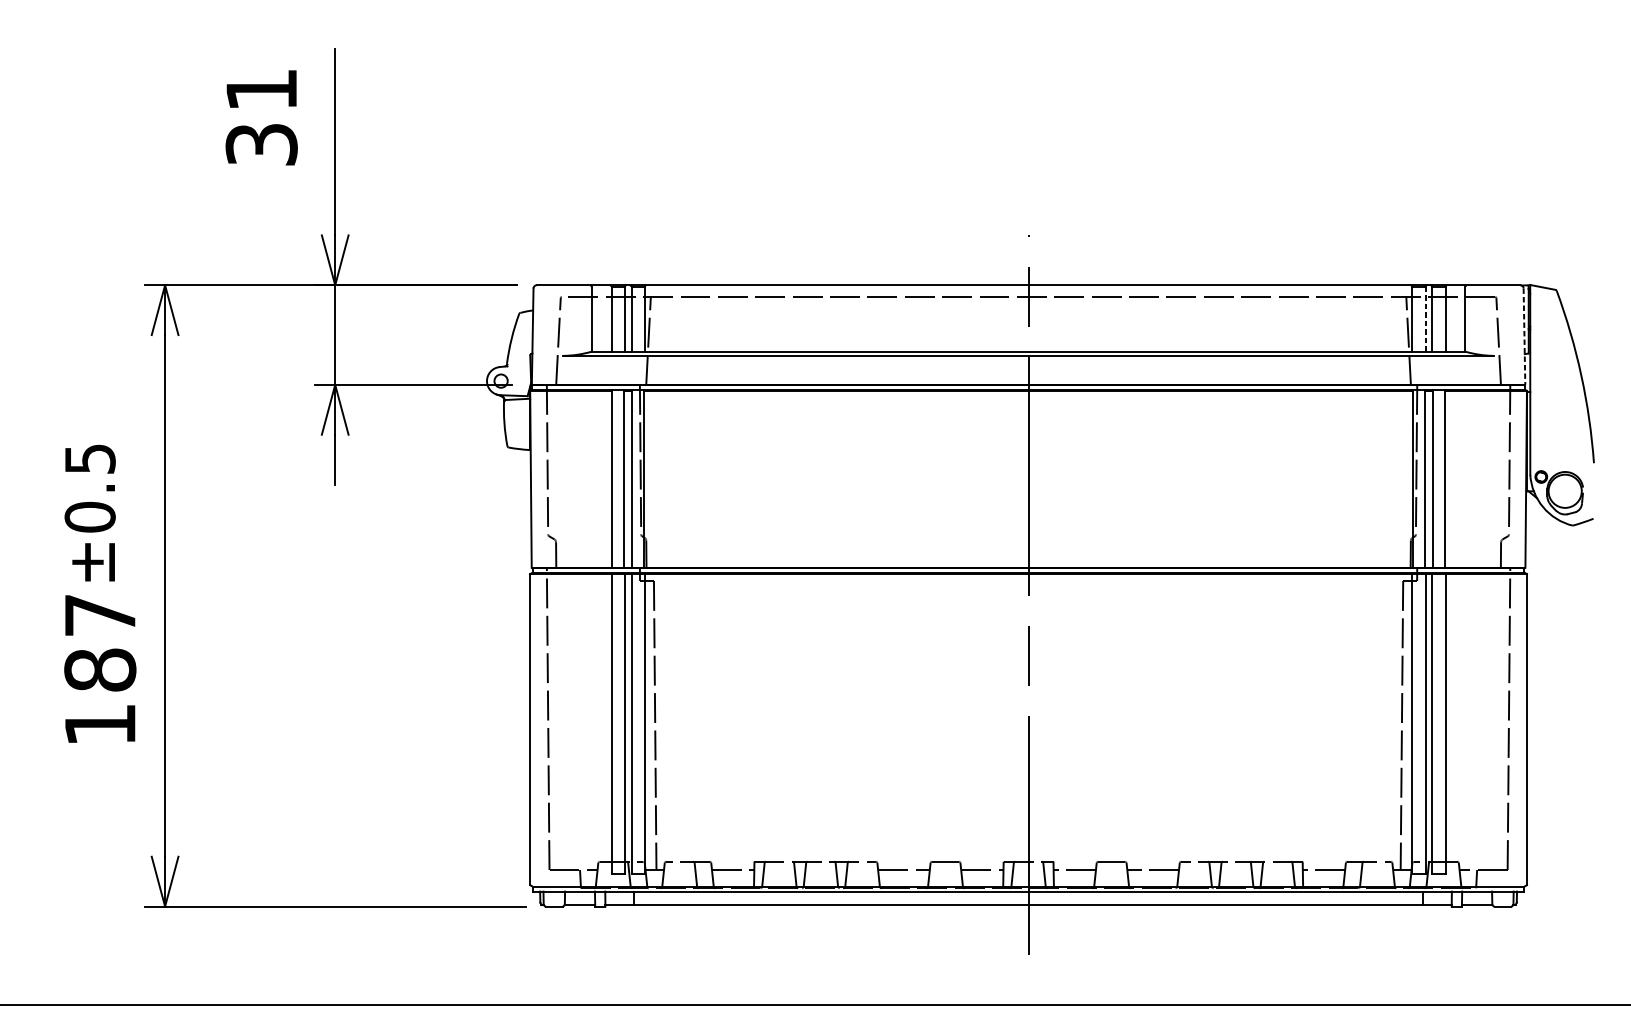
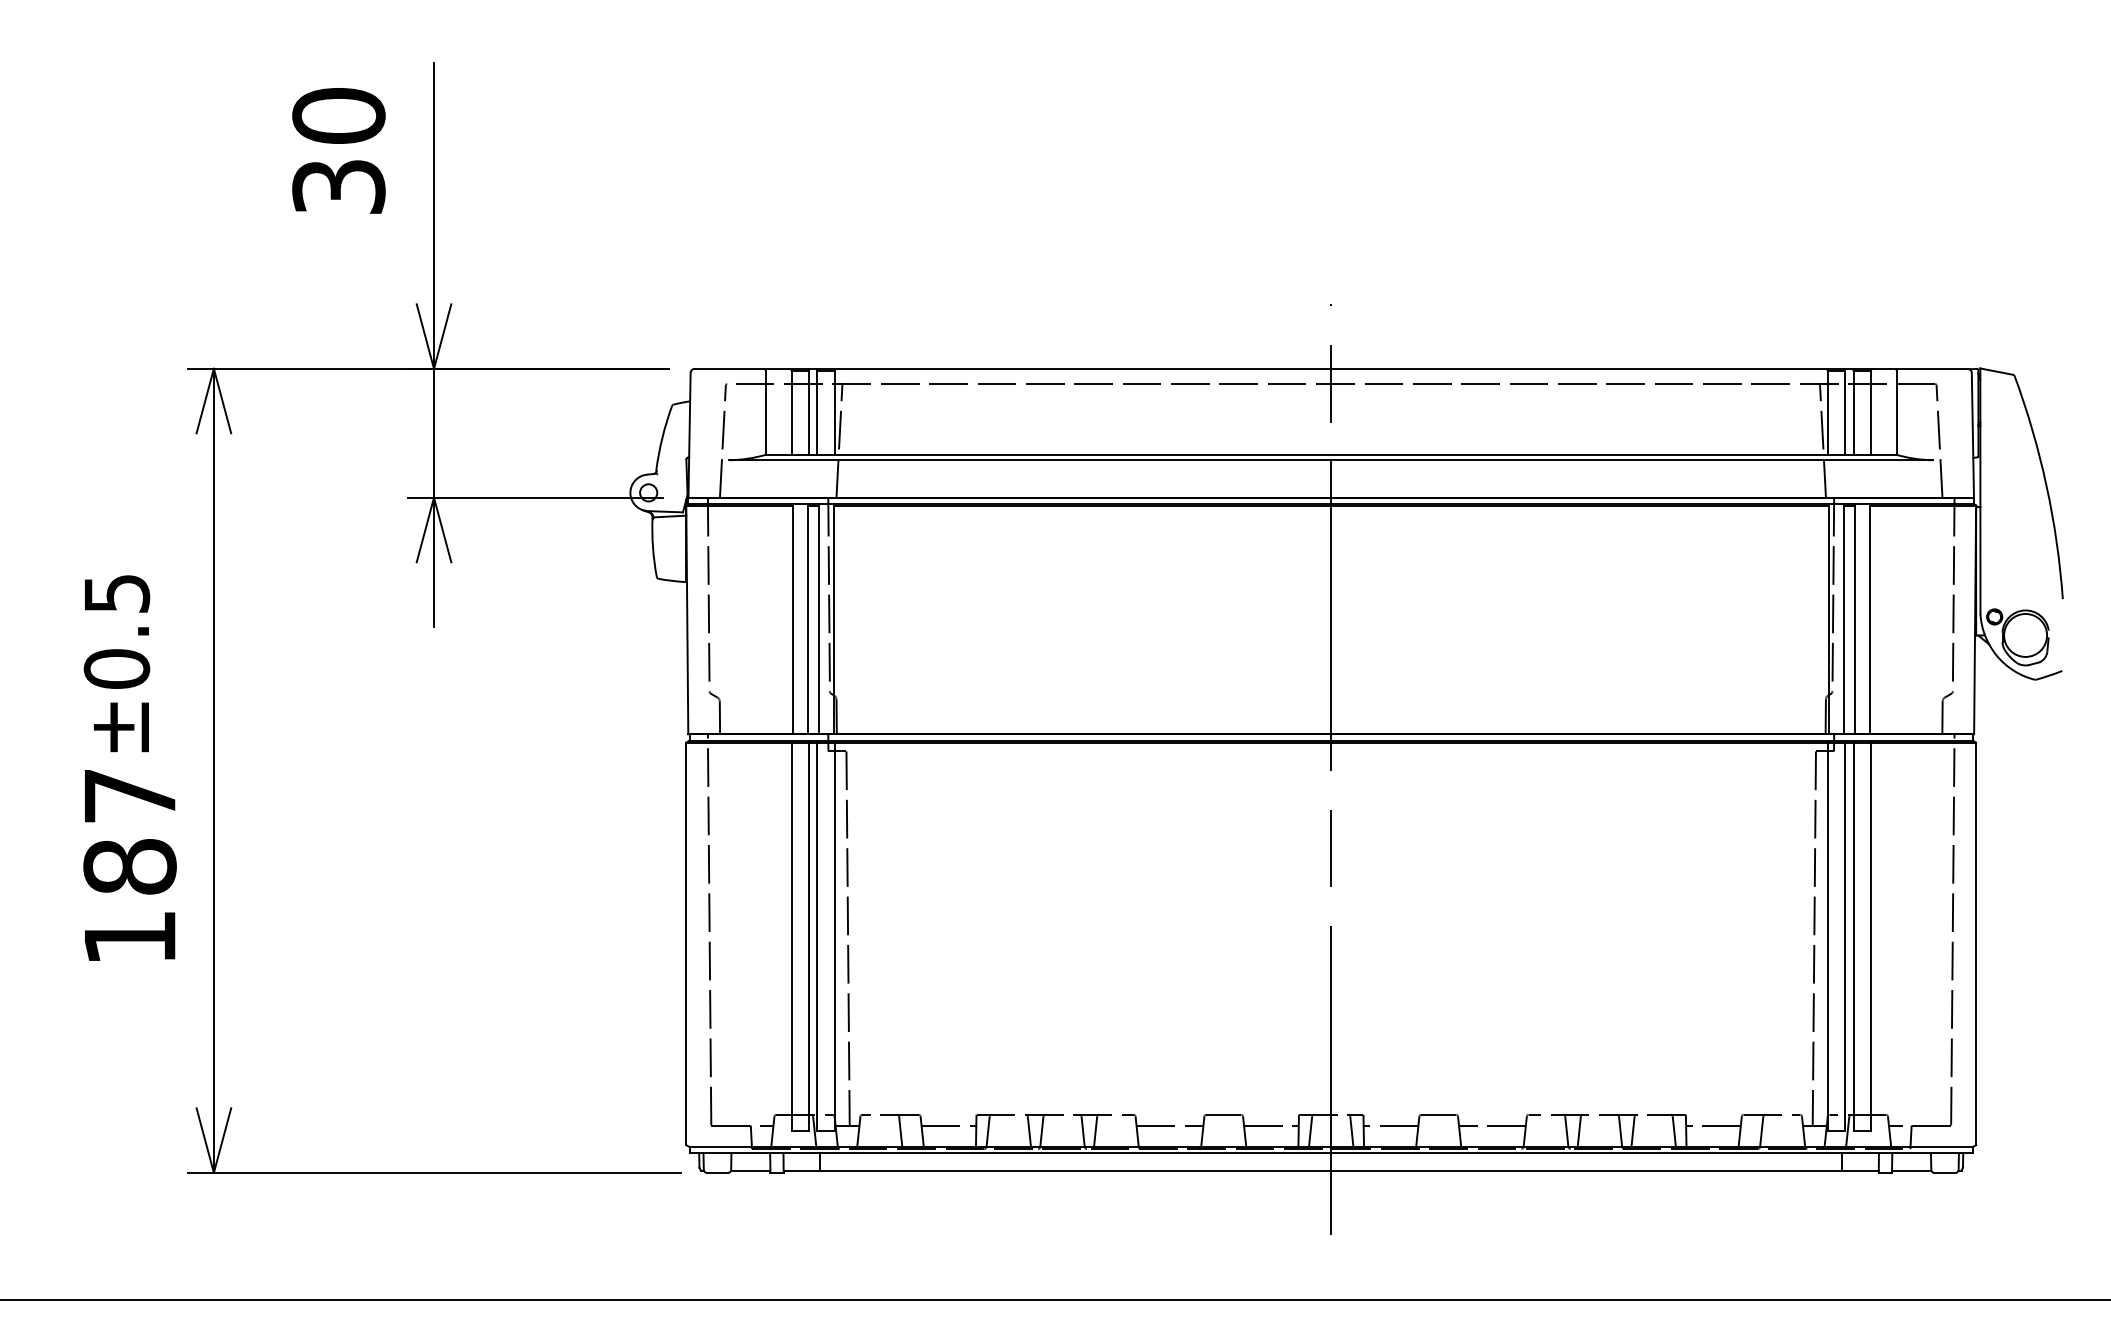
text: (261, 89) -> (338, 115), 31 -> 30
line: (1426, 319) -> (1845, 412), dashed -> solid
line: (1524, 336) -> (1972, 435), dashed -> solid

